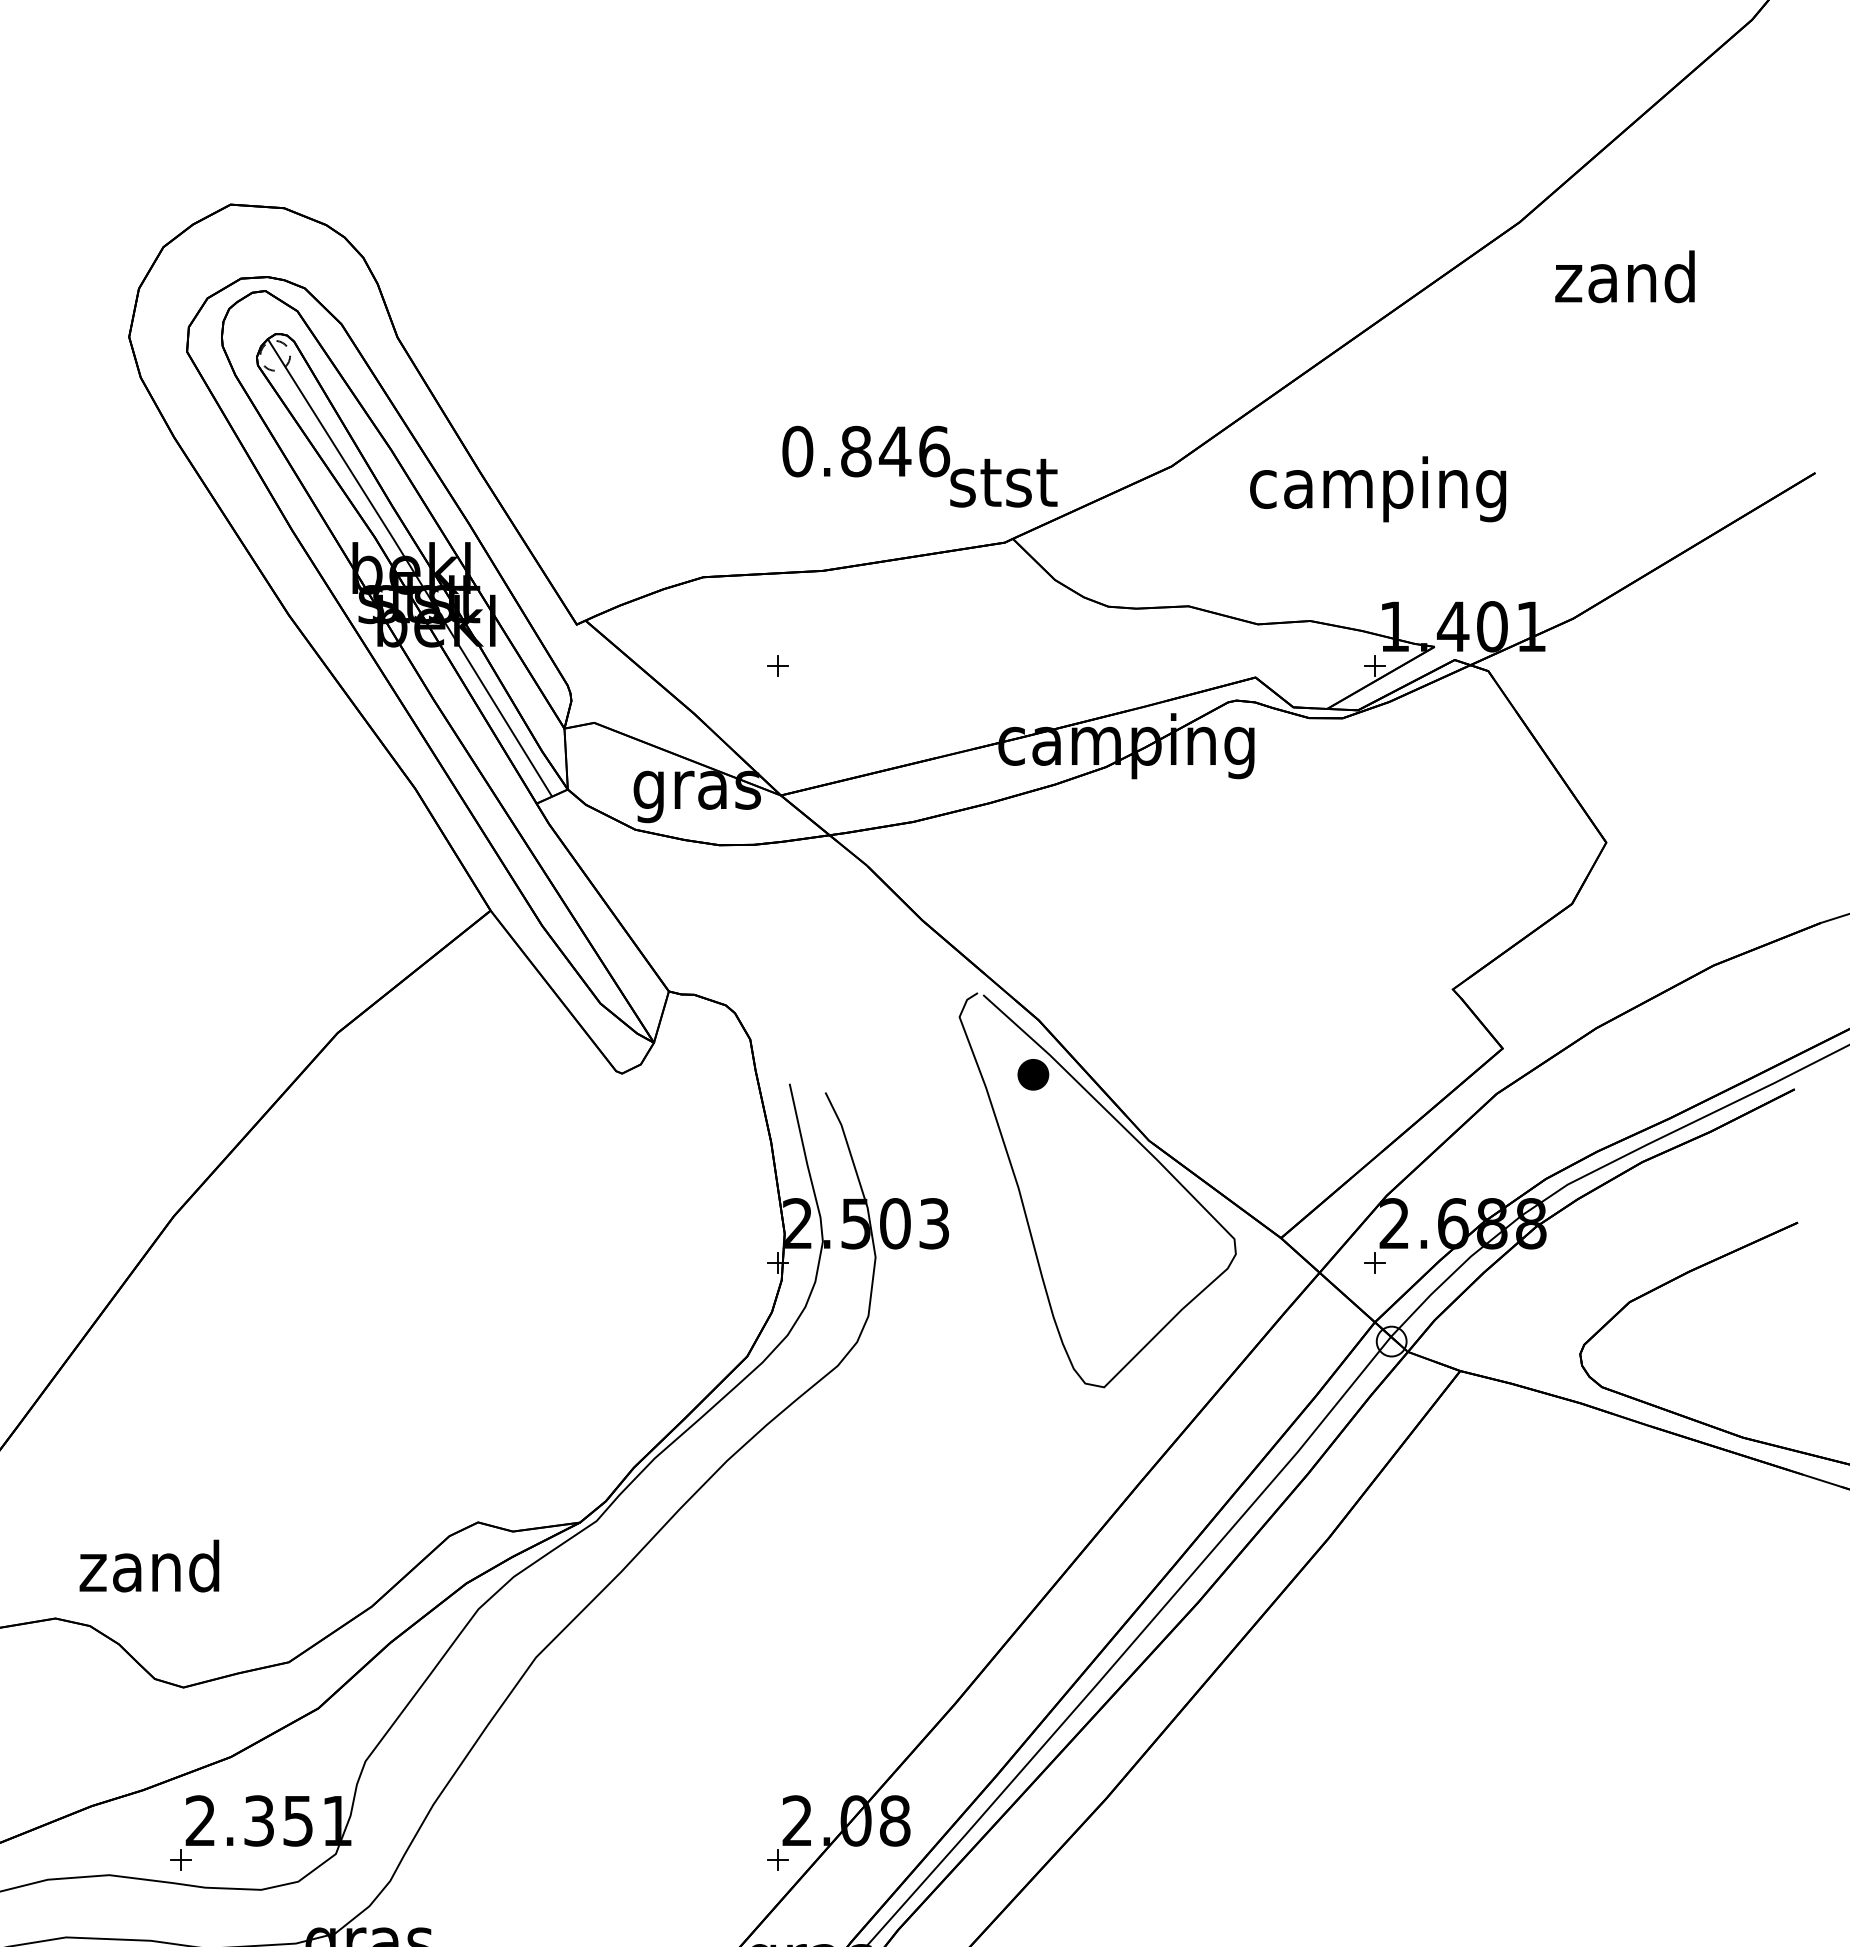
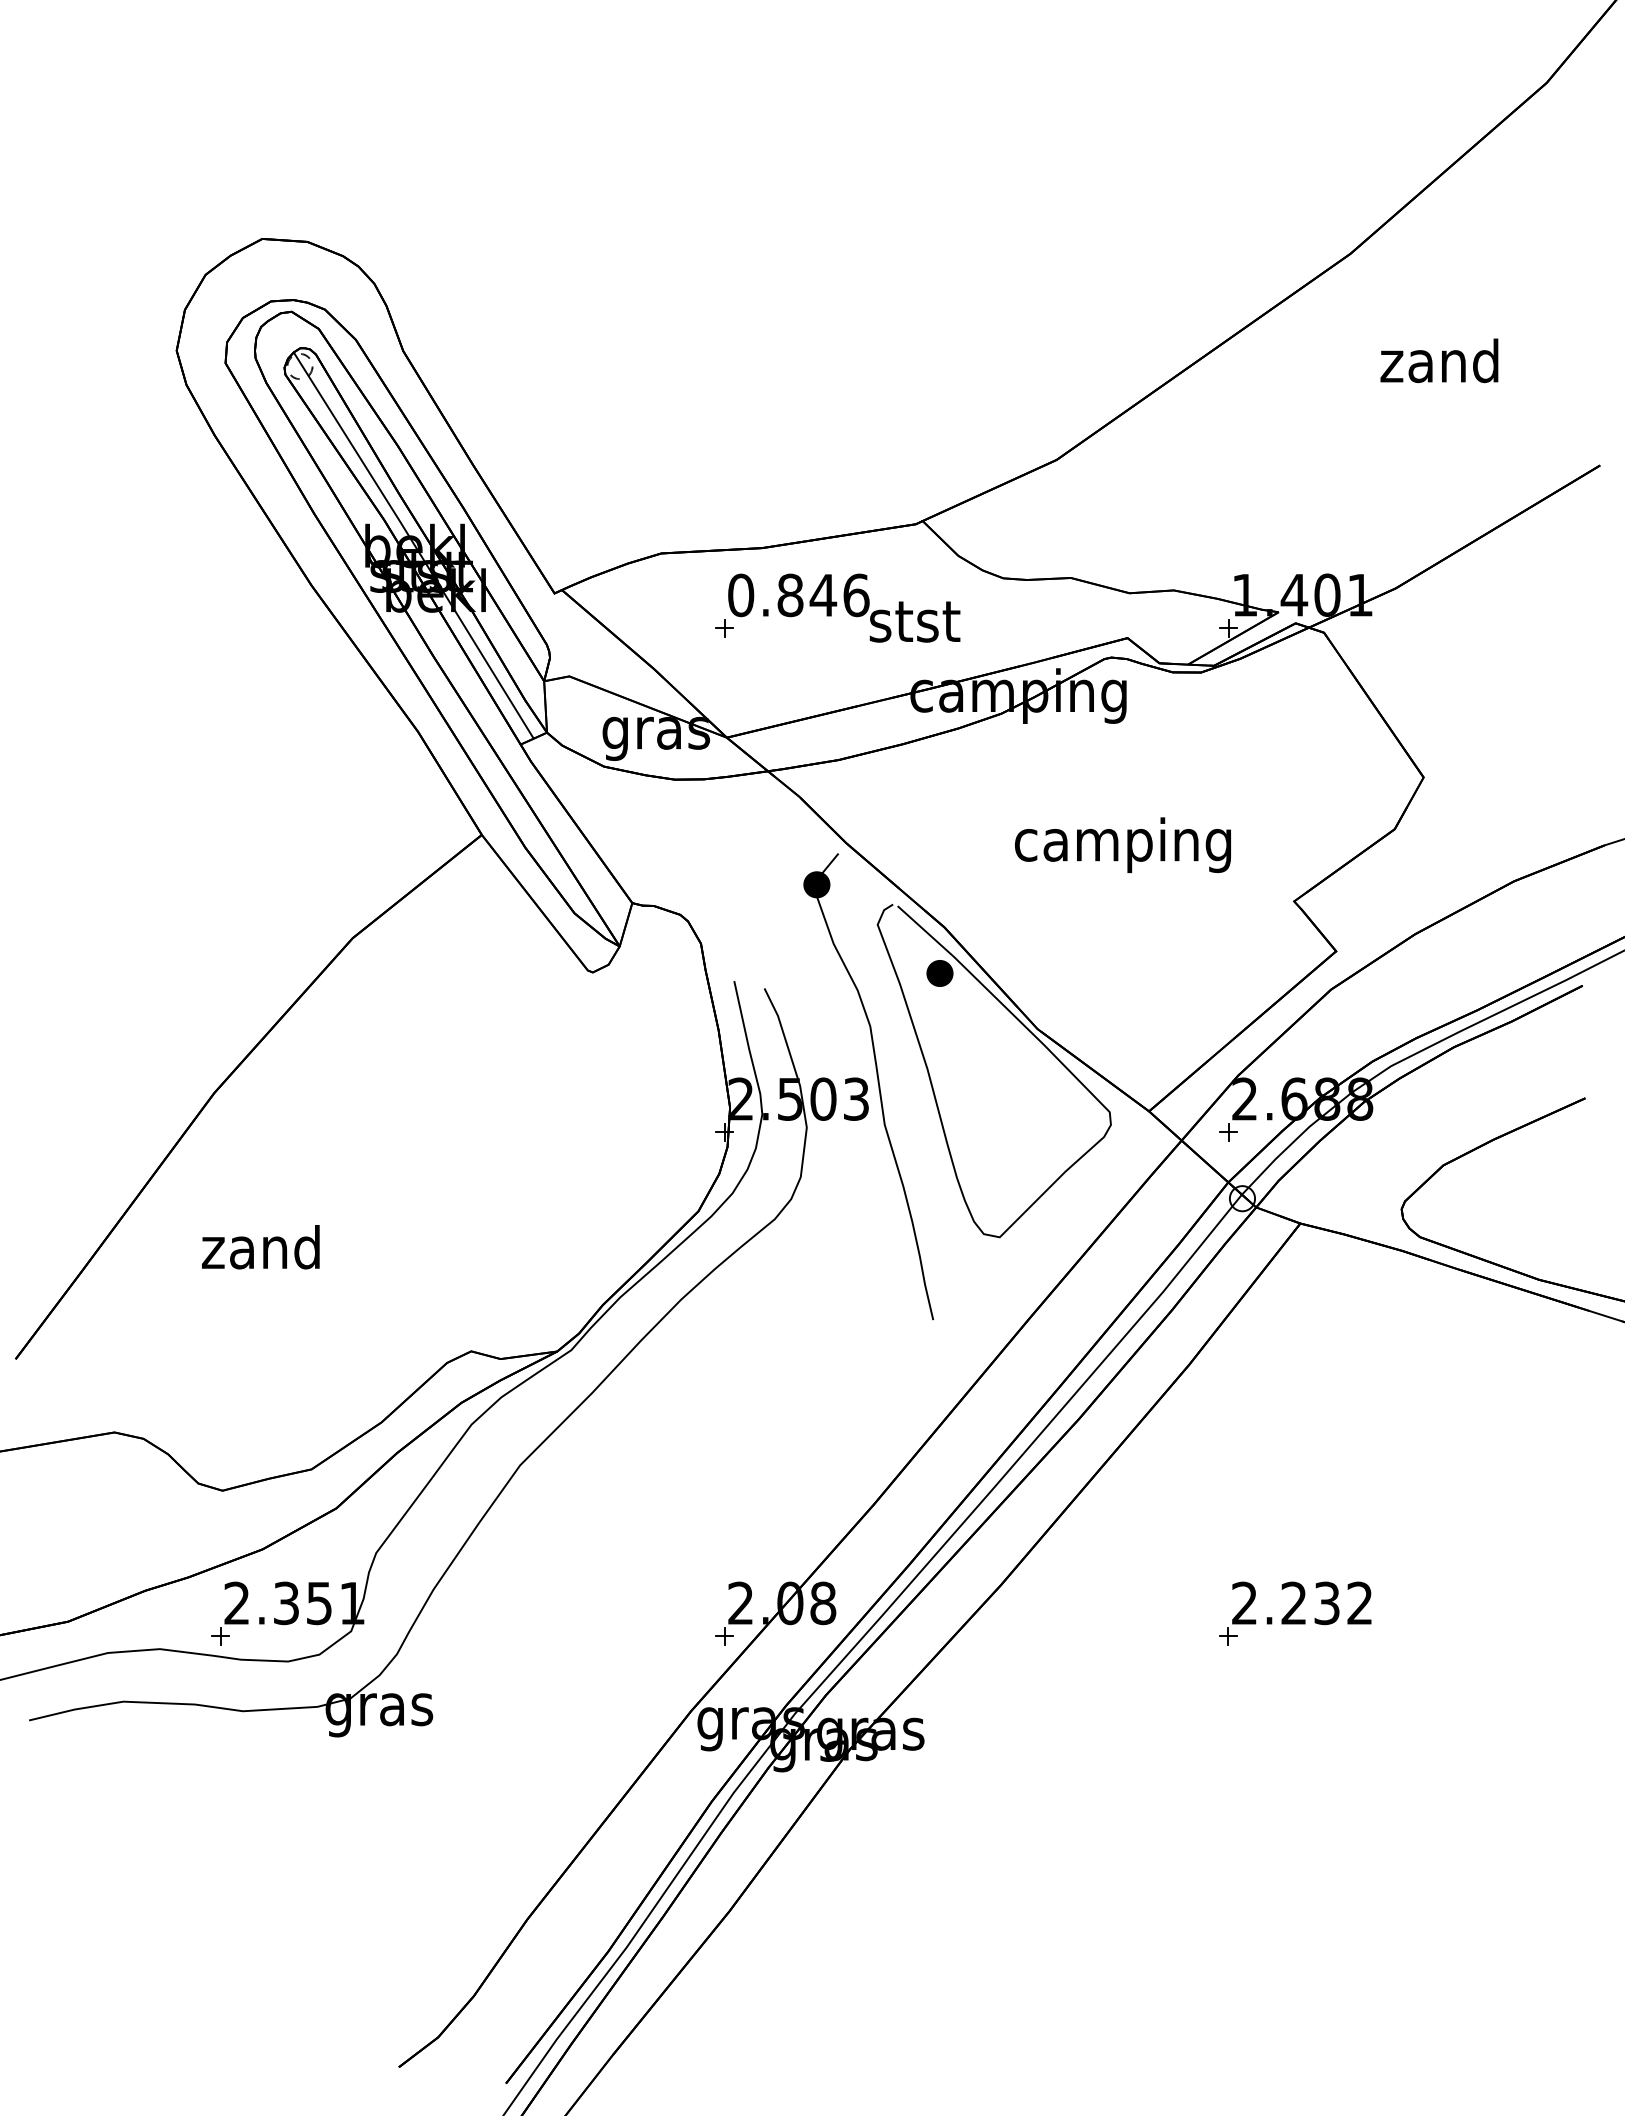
text: (1625, 276) -> (1439, 360), moved
text: (920, 465) -> (844, 607), moved
text: (1377, 488) -> (1122, 844), moved
part: (959, 1203) -> (877, 1082), added
text: (149, 1566) -> (260, 1247), moved
part: (1454, 1832) -> (1295, 1613), added

